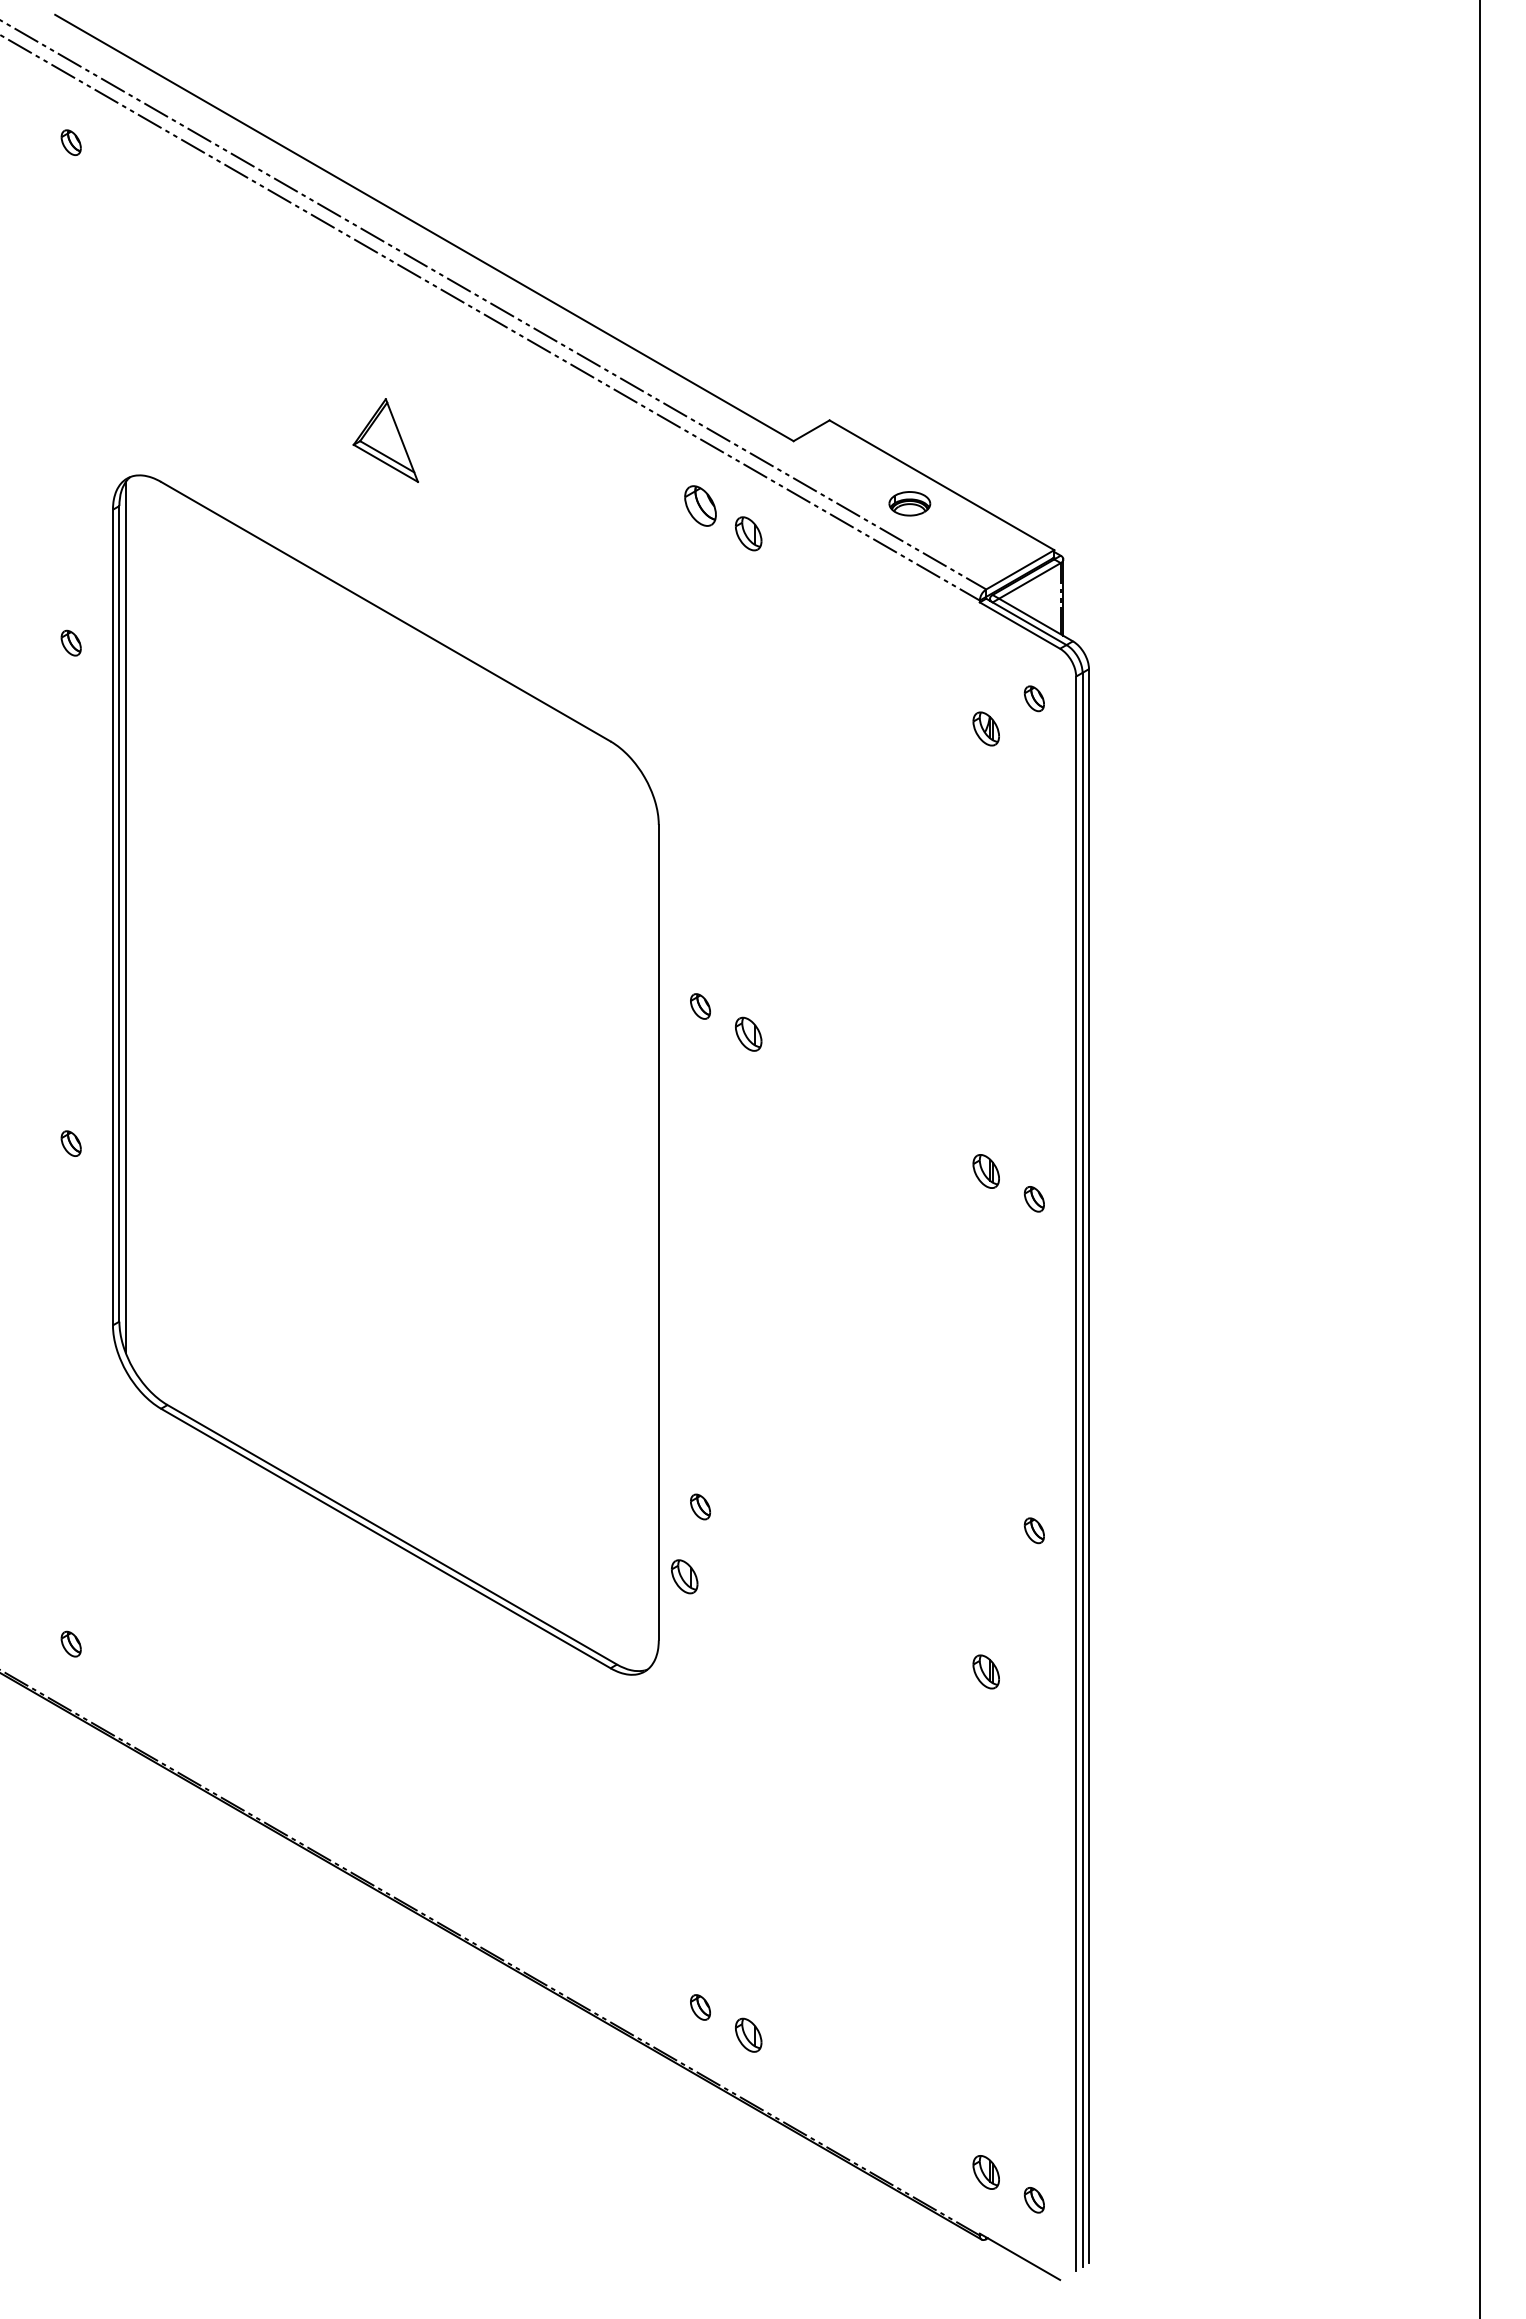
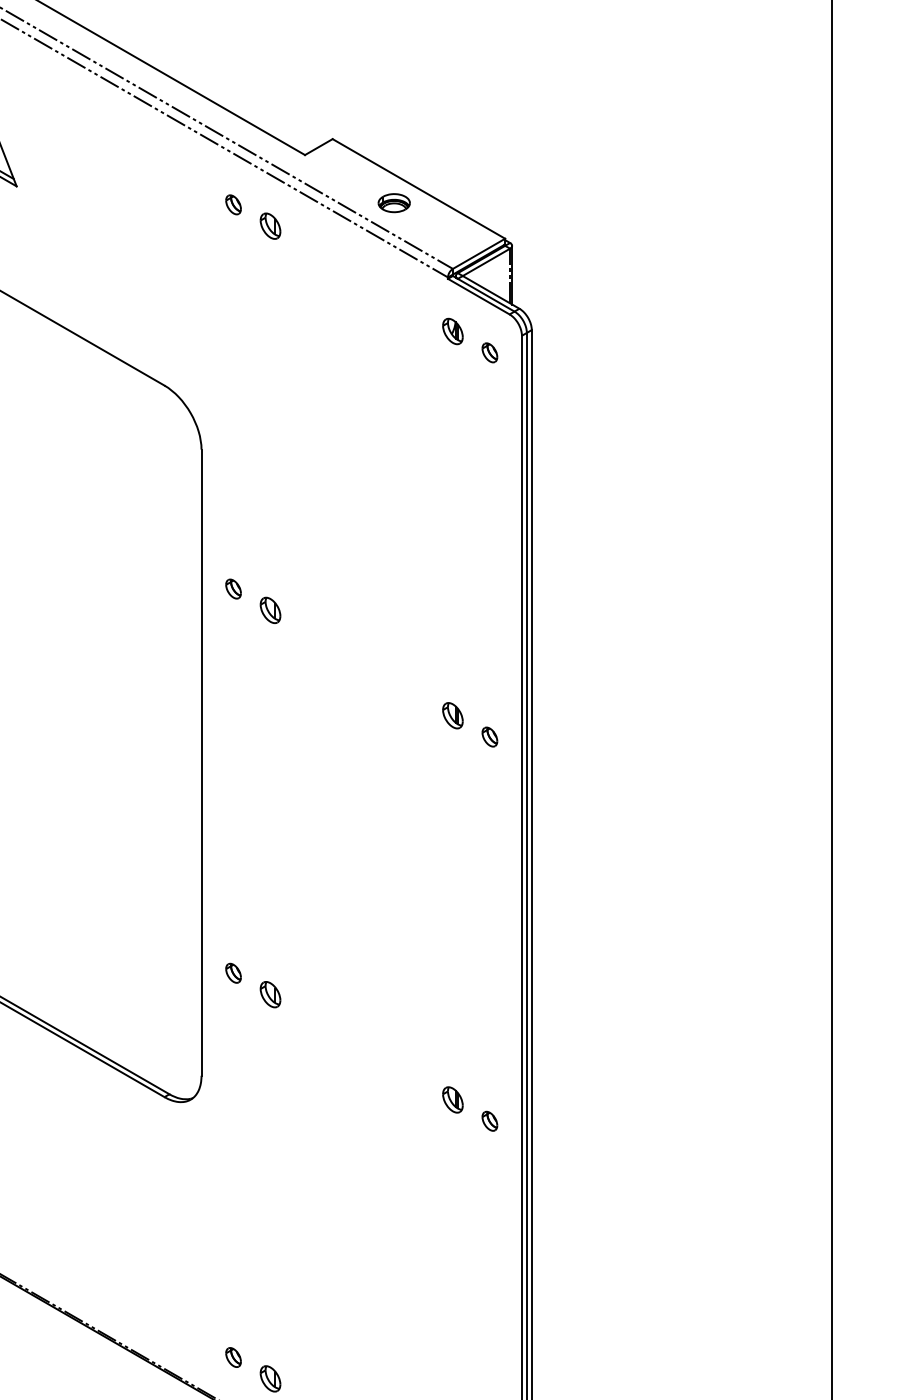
part: (700, 505) -> (233, 204), size x0.62
part: (985, 728) -> (452, 331), moved
part: (1033, 1530) -> (489, 1121), moved
part: (684, 1576) -> (270, 994), moved

